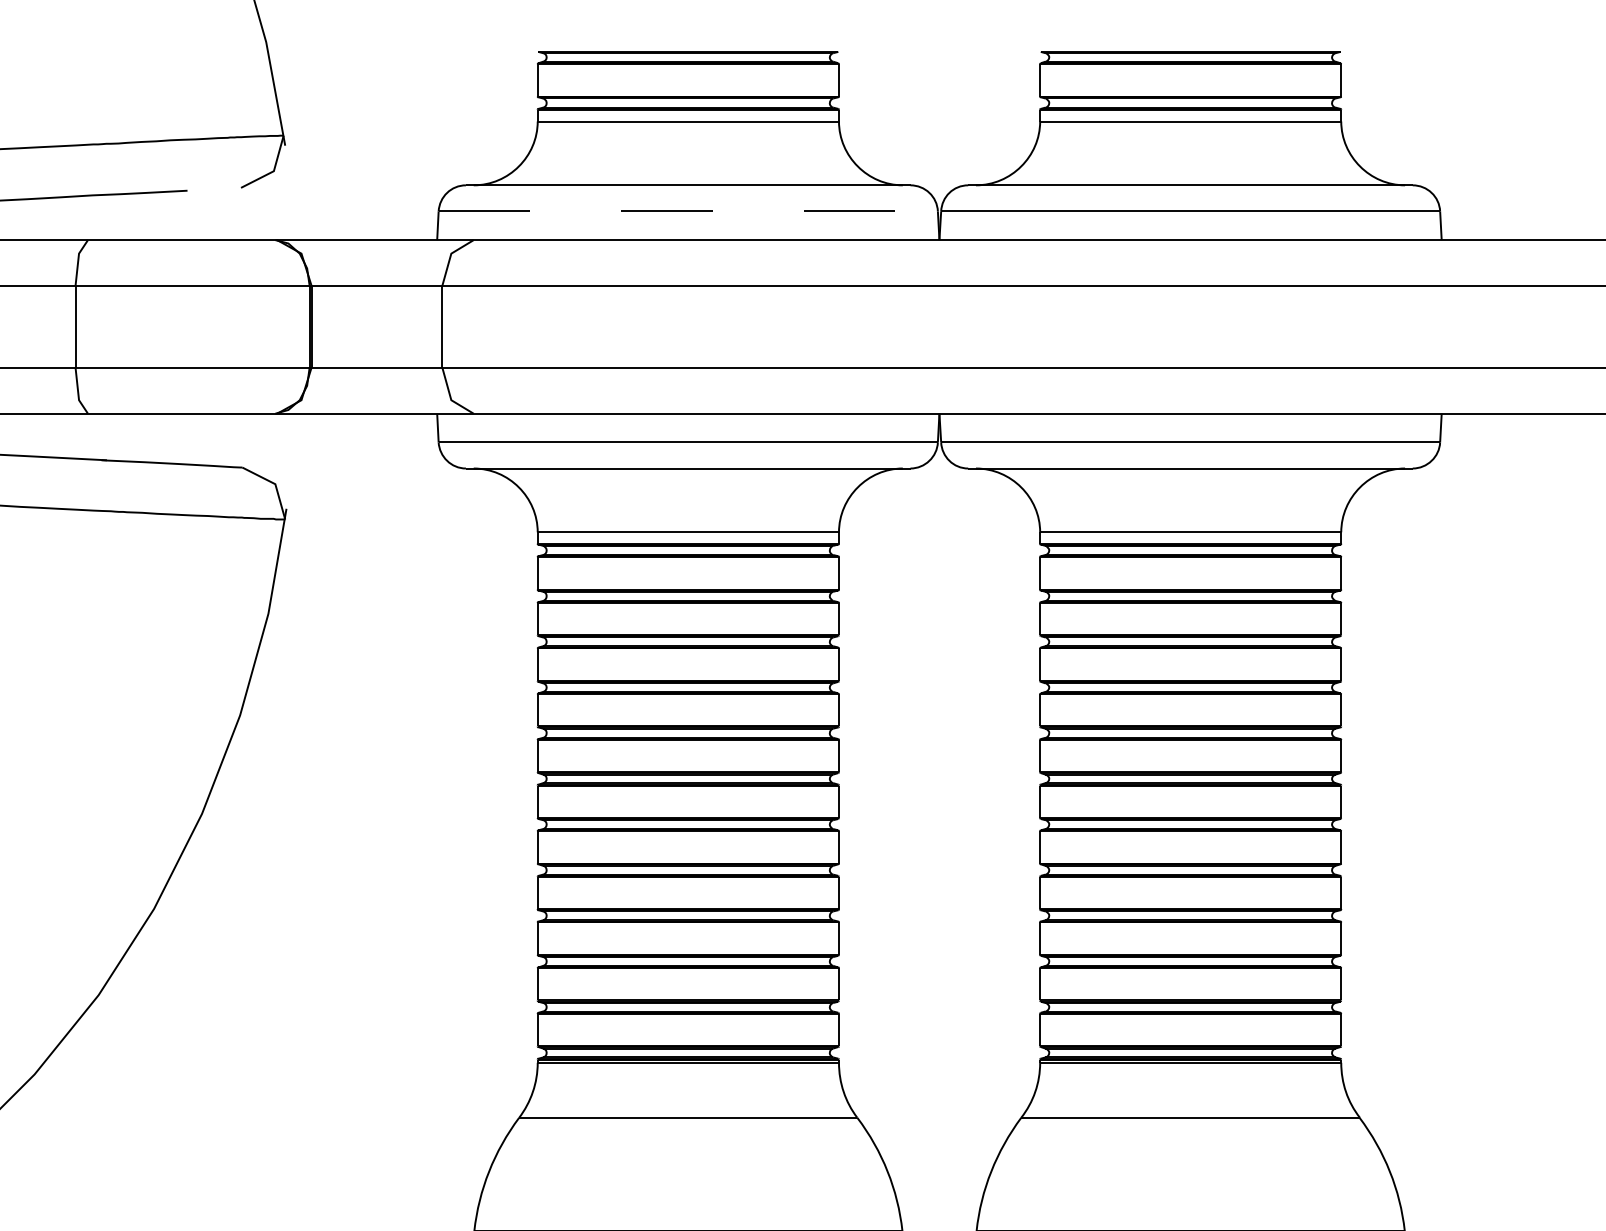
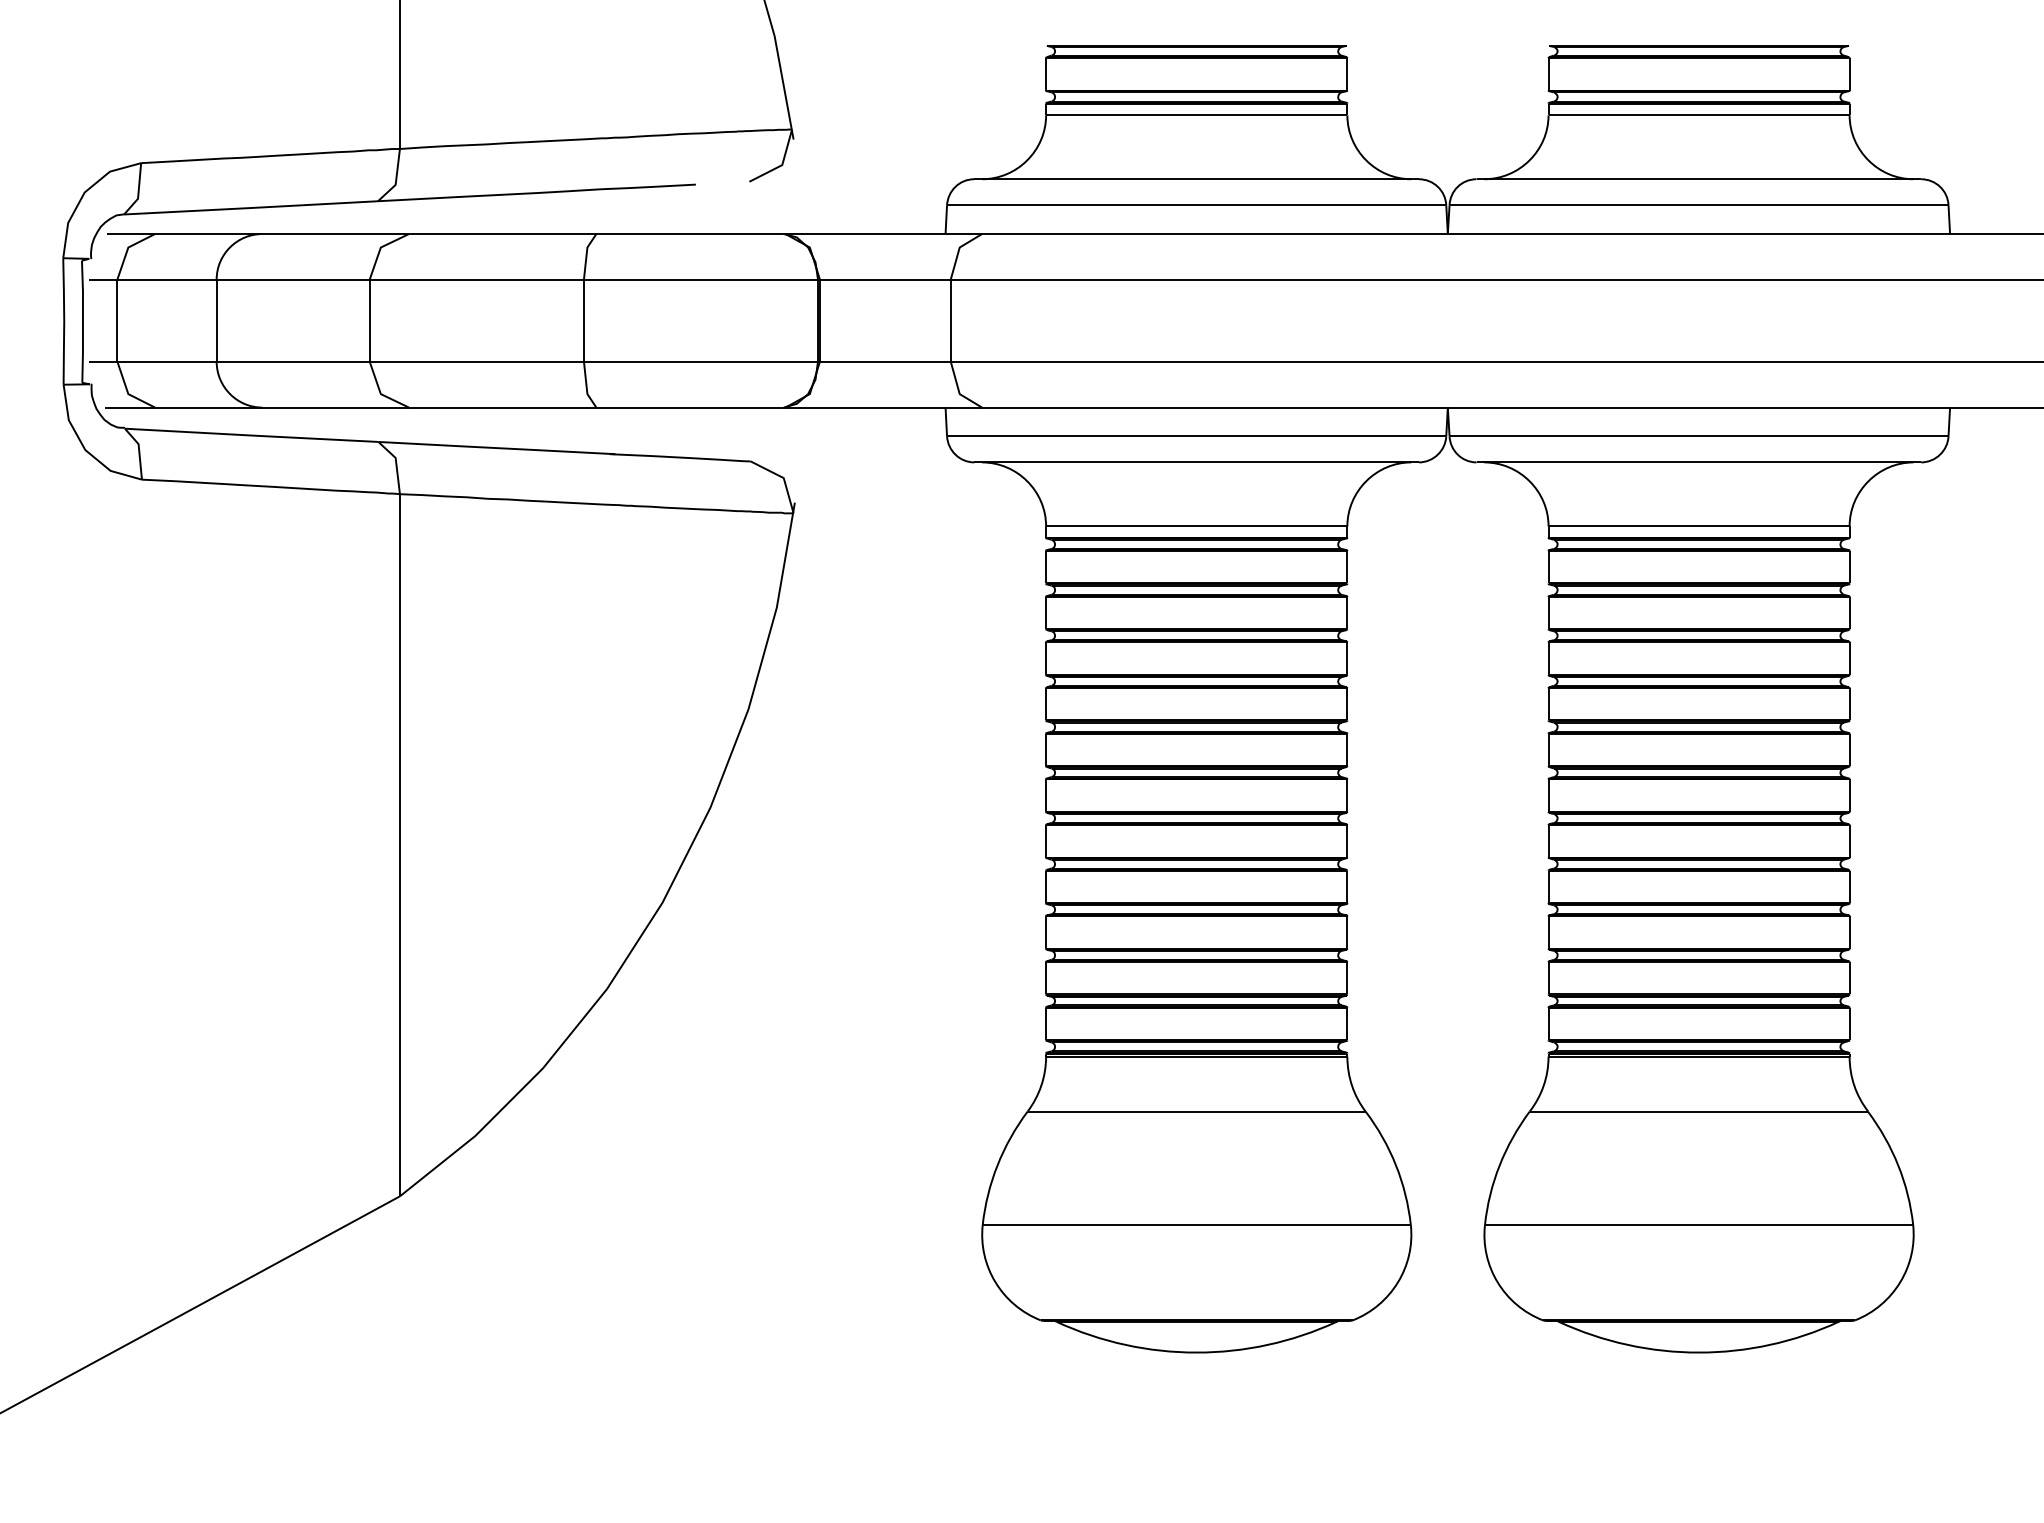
line: (688, 211) -> (1196, 205), dashed -> solid

